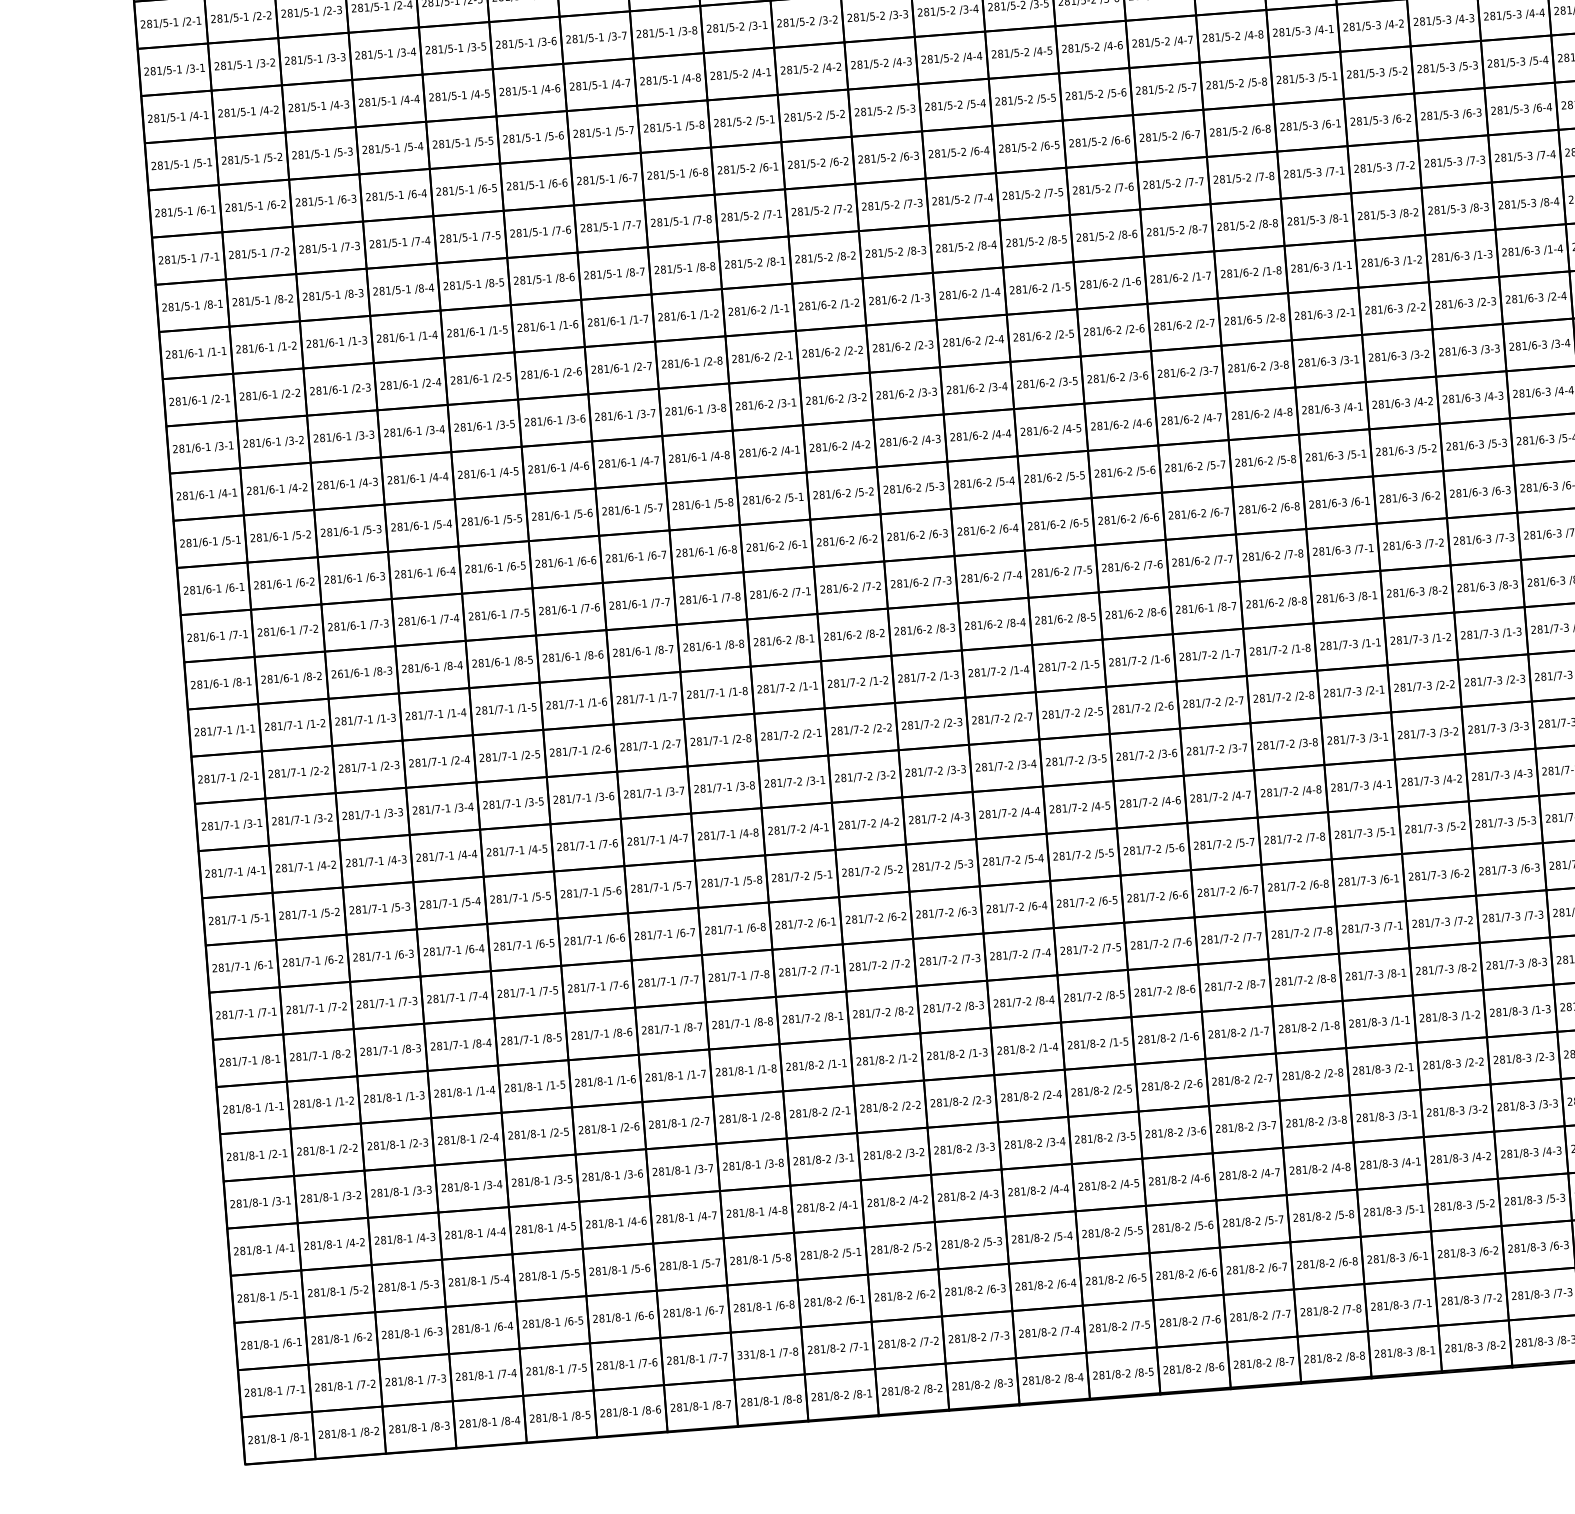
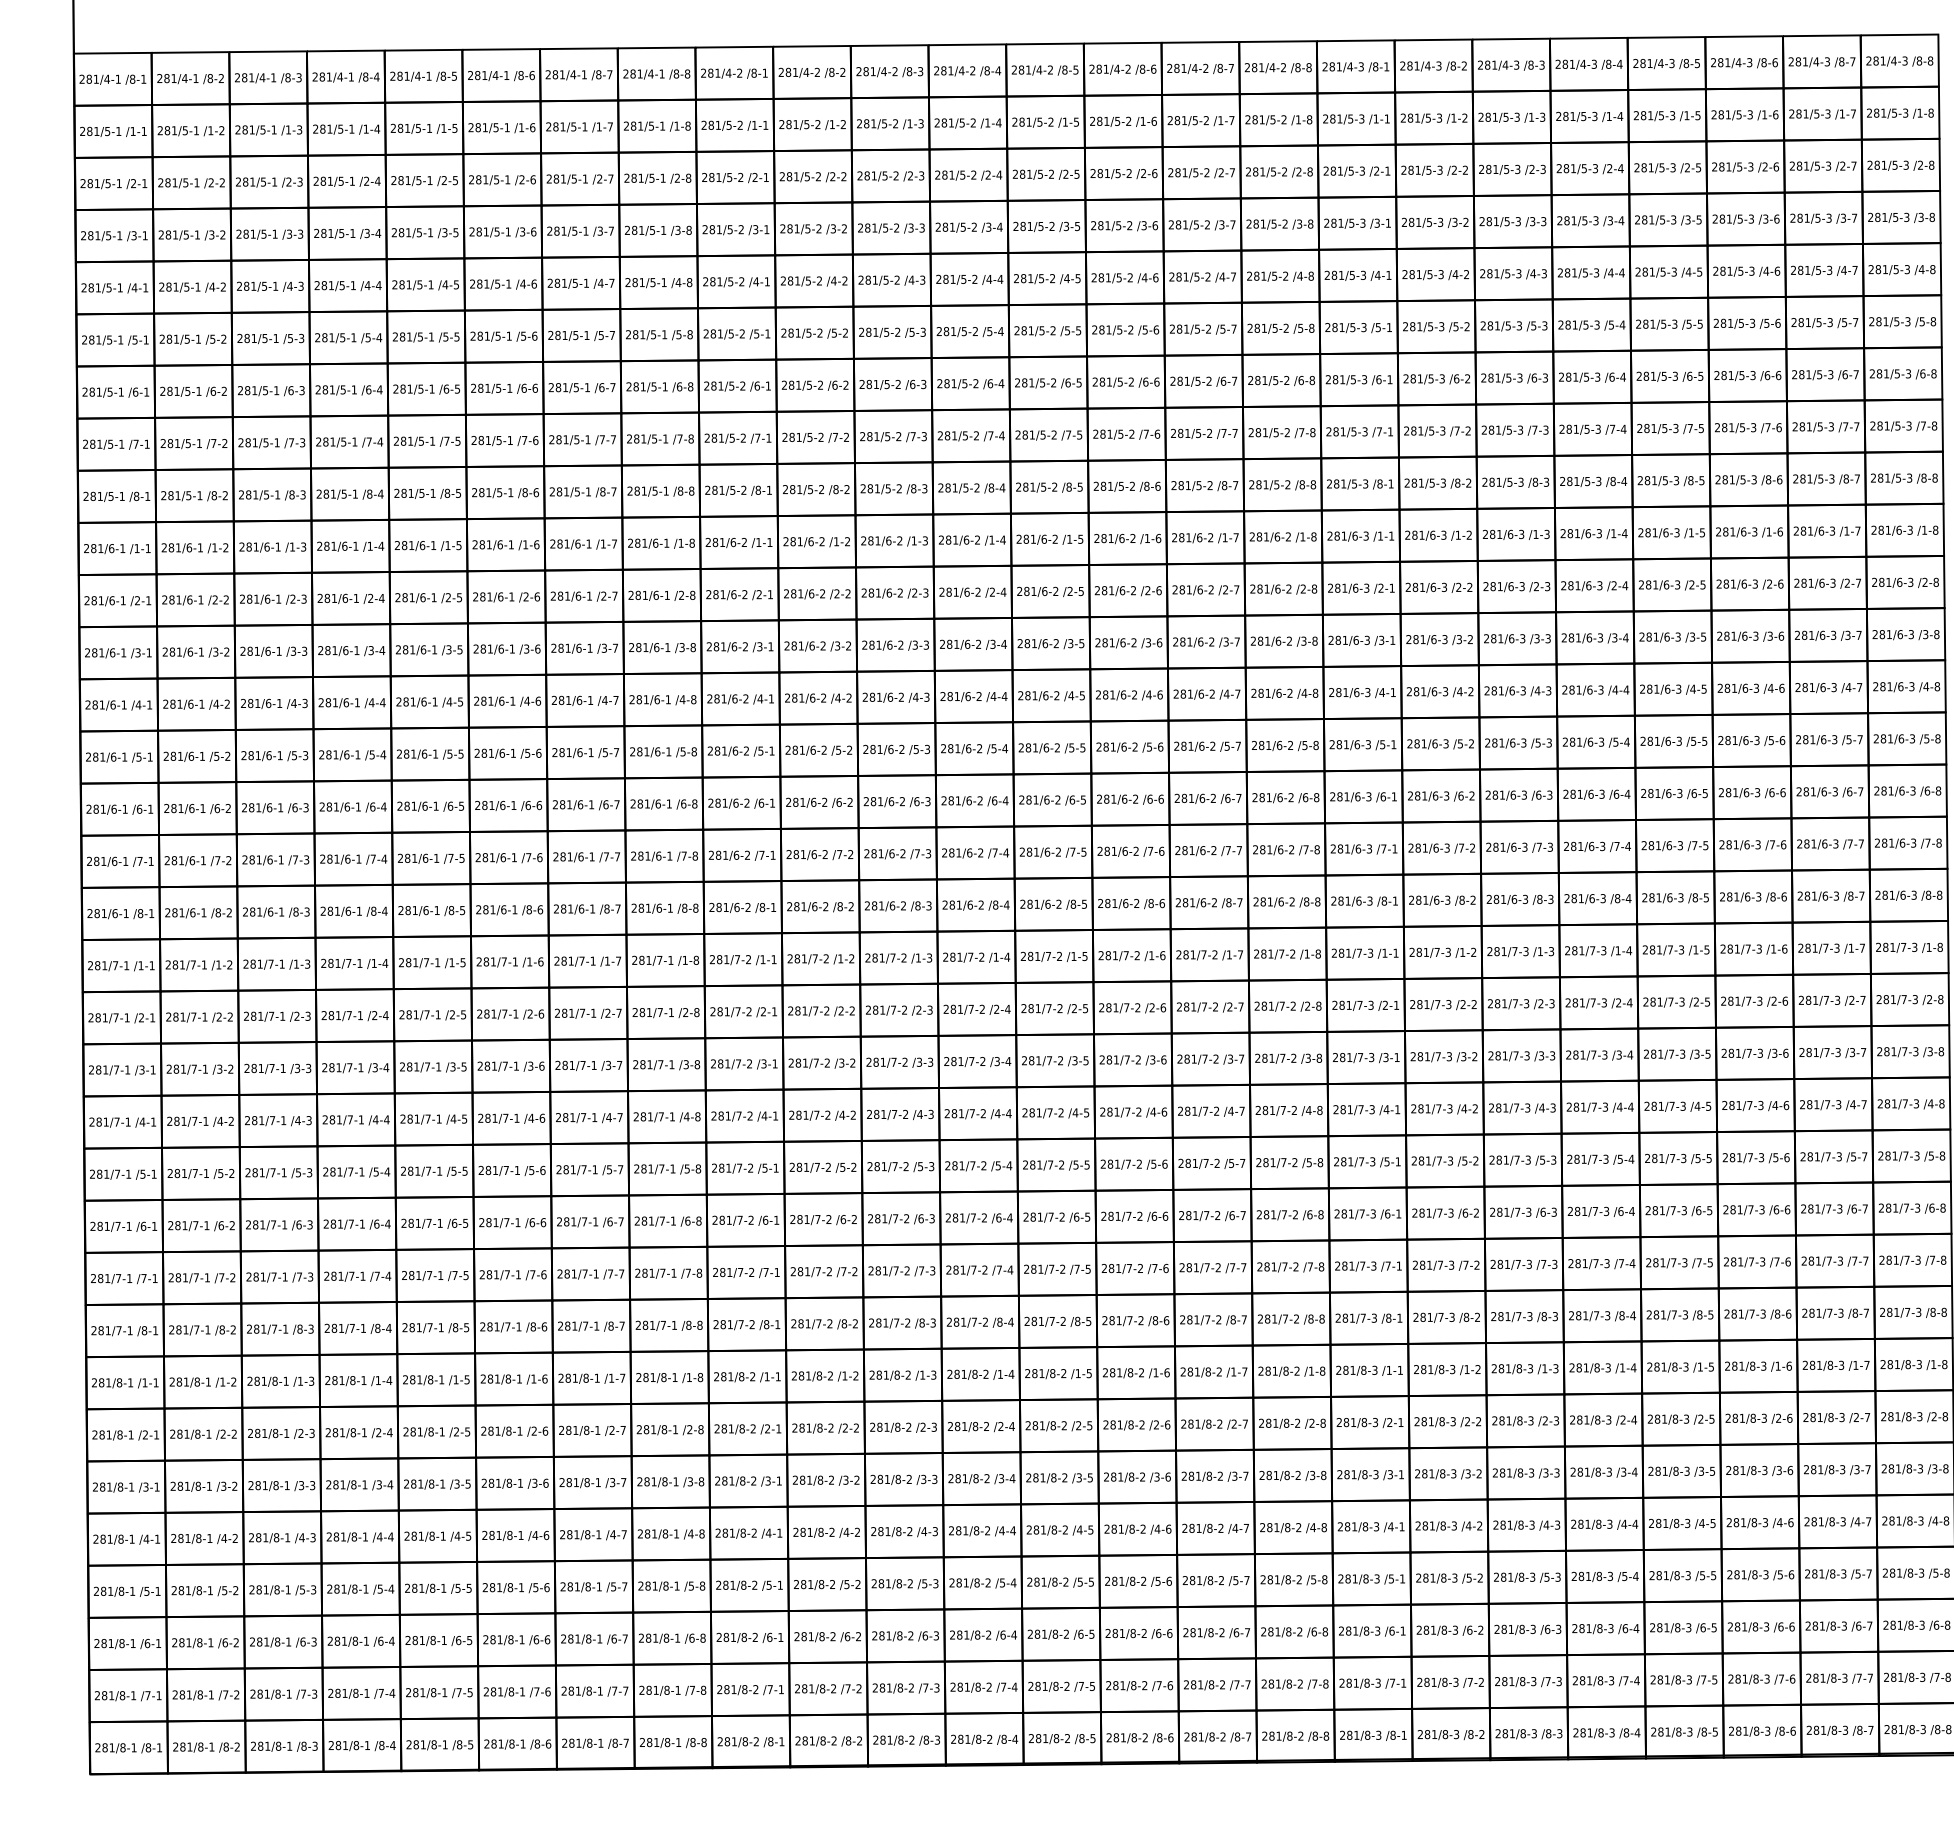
text: (715, 312) -> (691, 542), /1-2 -> /1-8
text: (1259, 318) -> (1288, 588), 281/6-5 -> 281/6-2
text: (1210, 607) -> (1213, 902), 281/6-1 -> 281/6-2
text: (340, 673) -> (252, 911), 261/6-1 -> 281/6-1
text: (1029, 715) -> (1007, 1008), /2-7 -> /2-4
text: (1311, 837) -> (1308, 1162), /7-8 -> /5-8
text: (605, 843) -> (531, 1117), /7-6 -> /4-6
text: (743, 1355) -> (645, 1690), 331/8-1 -> 281/8-1

